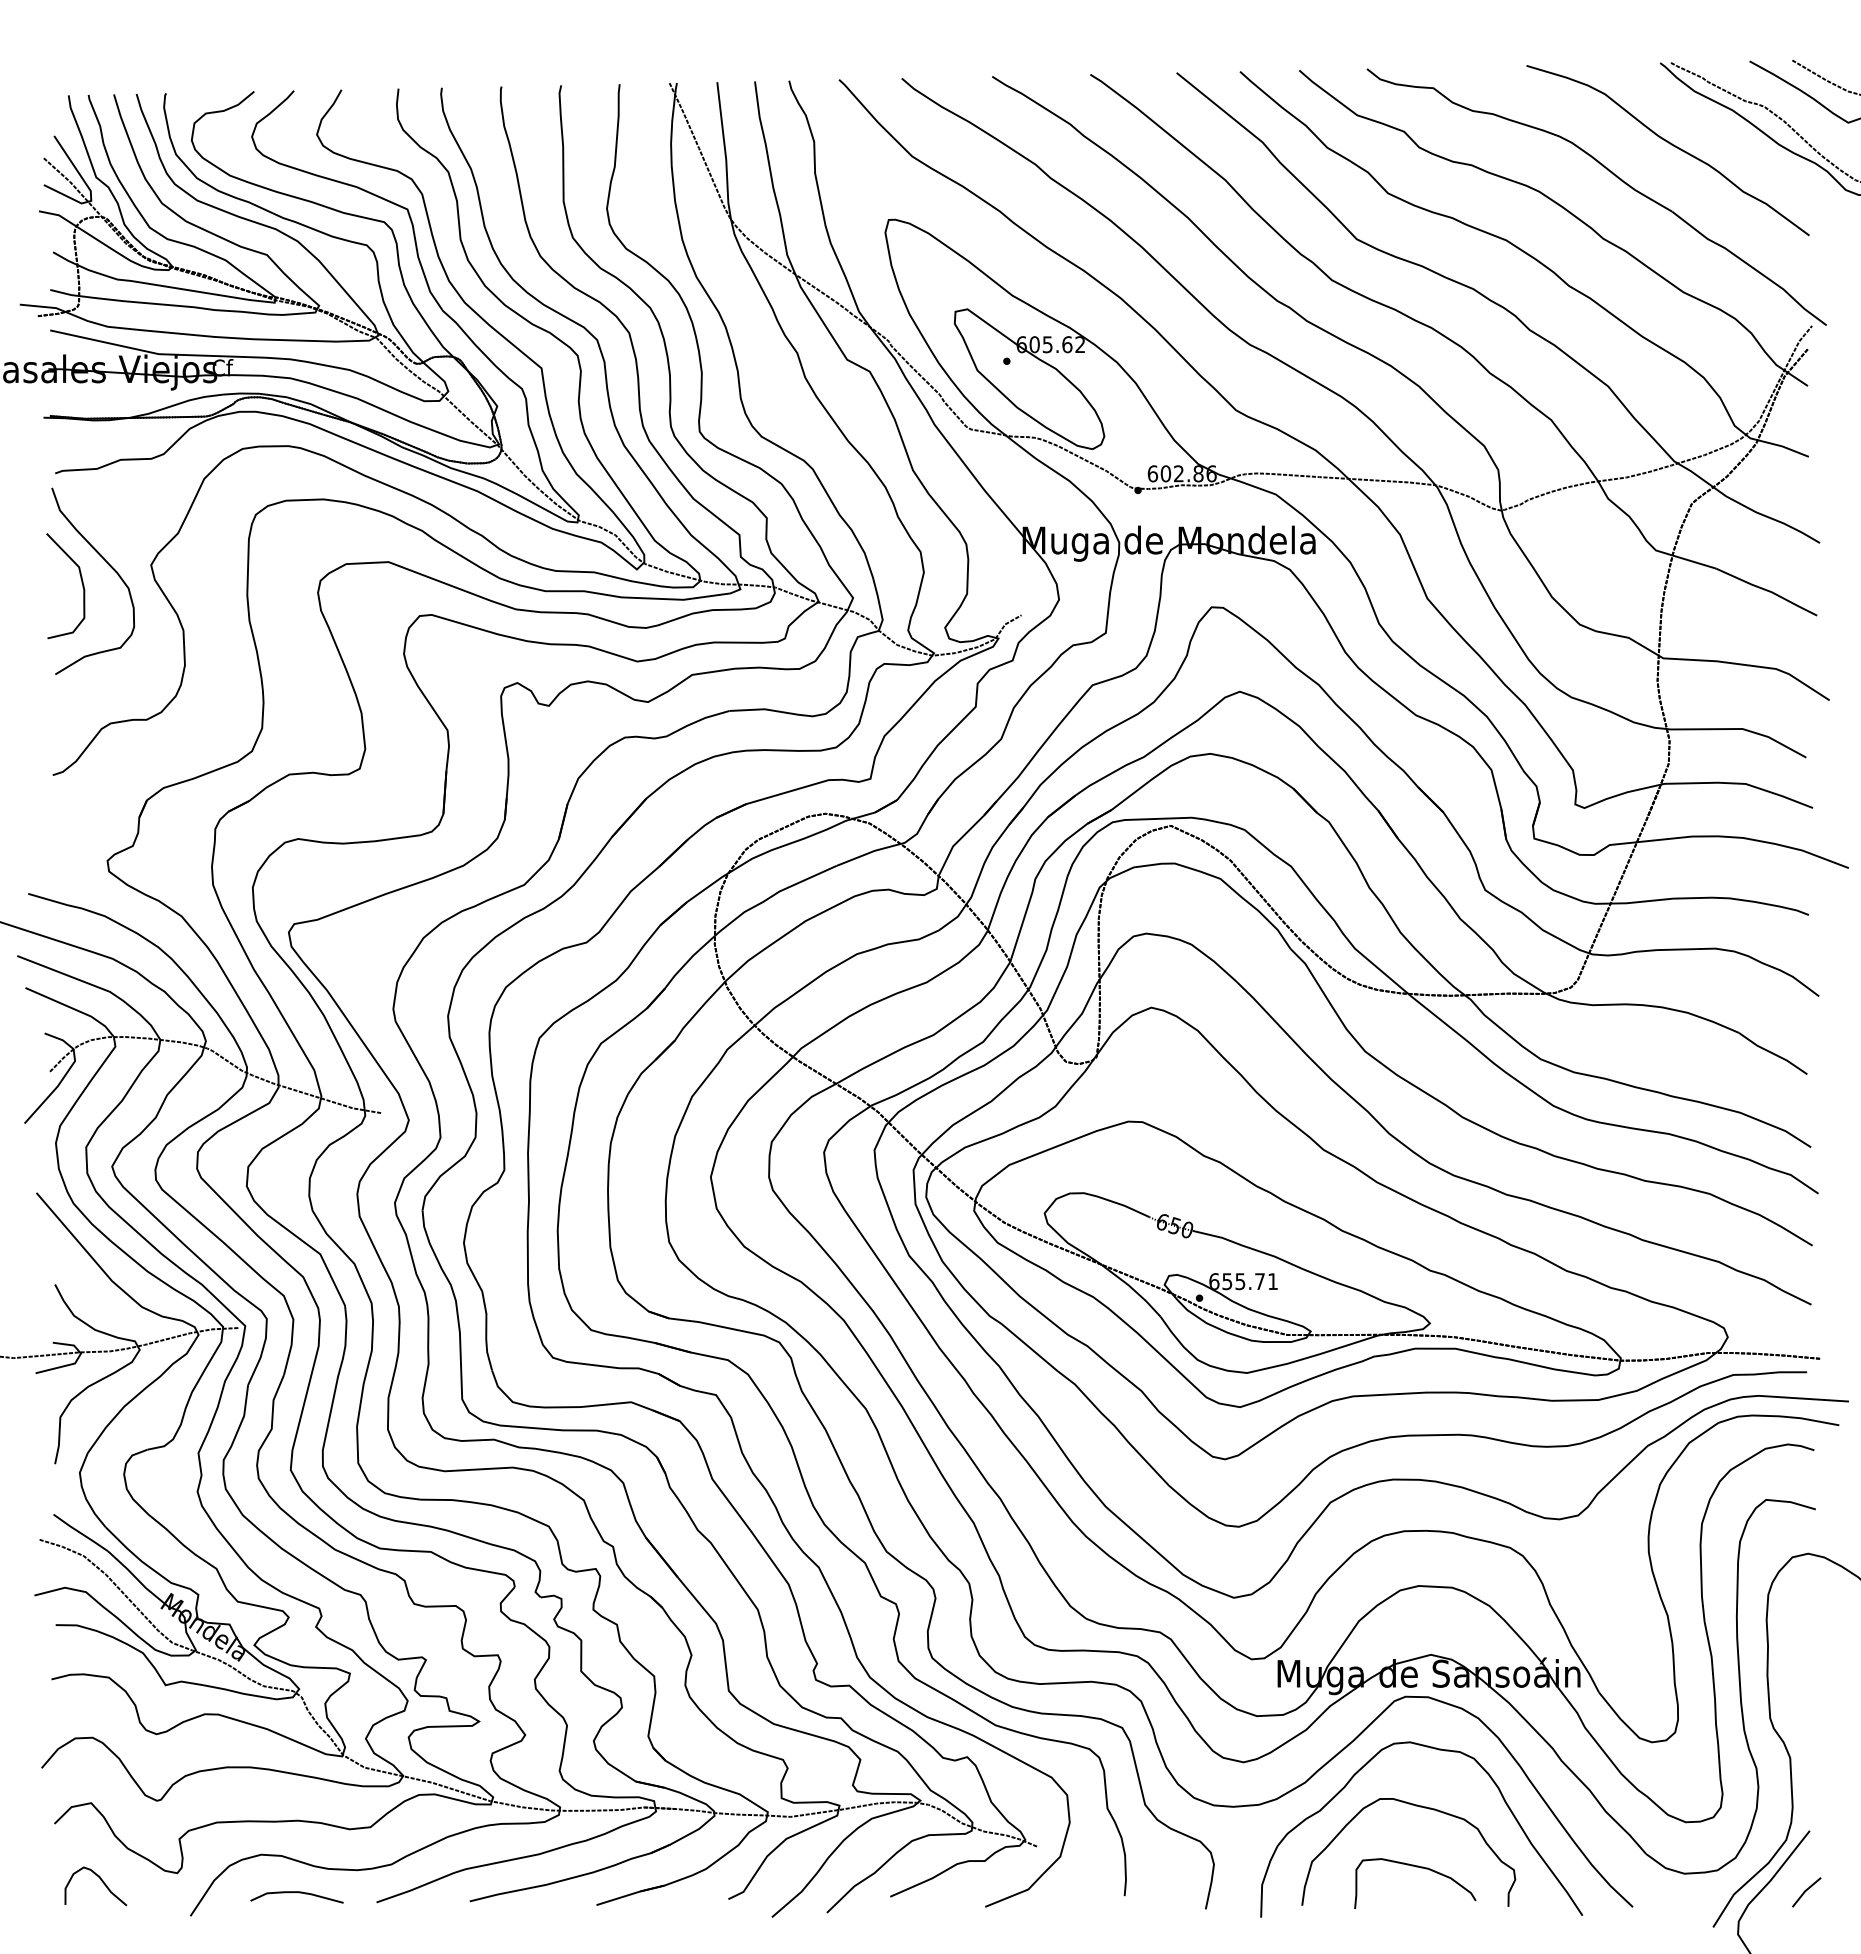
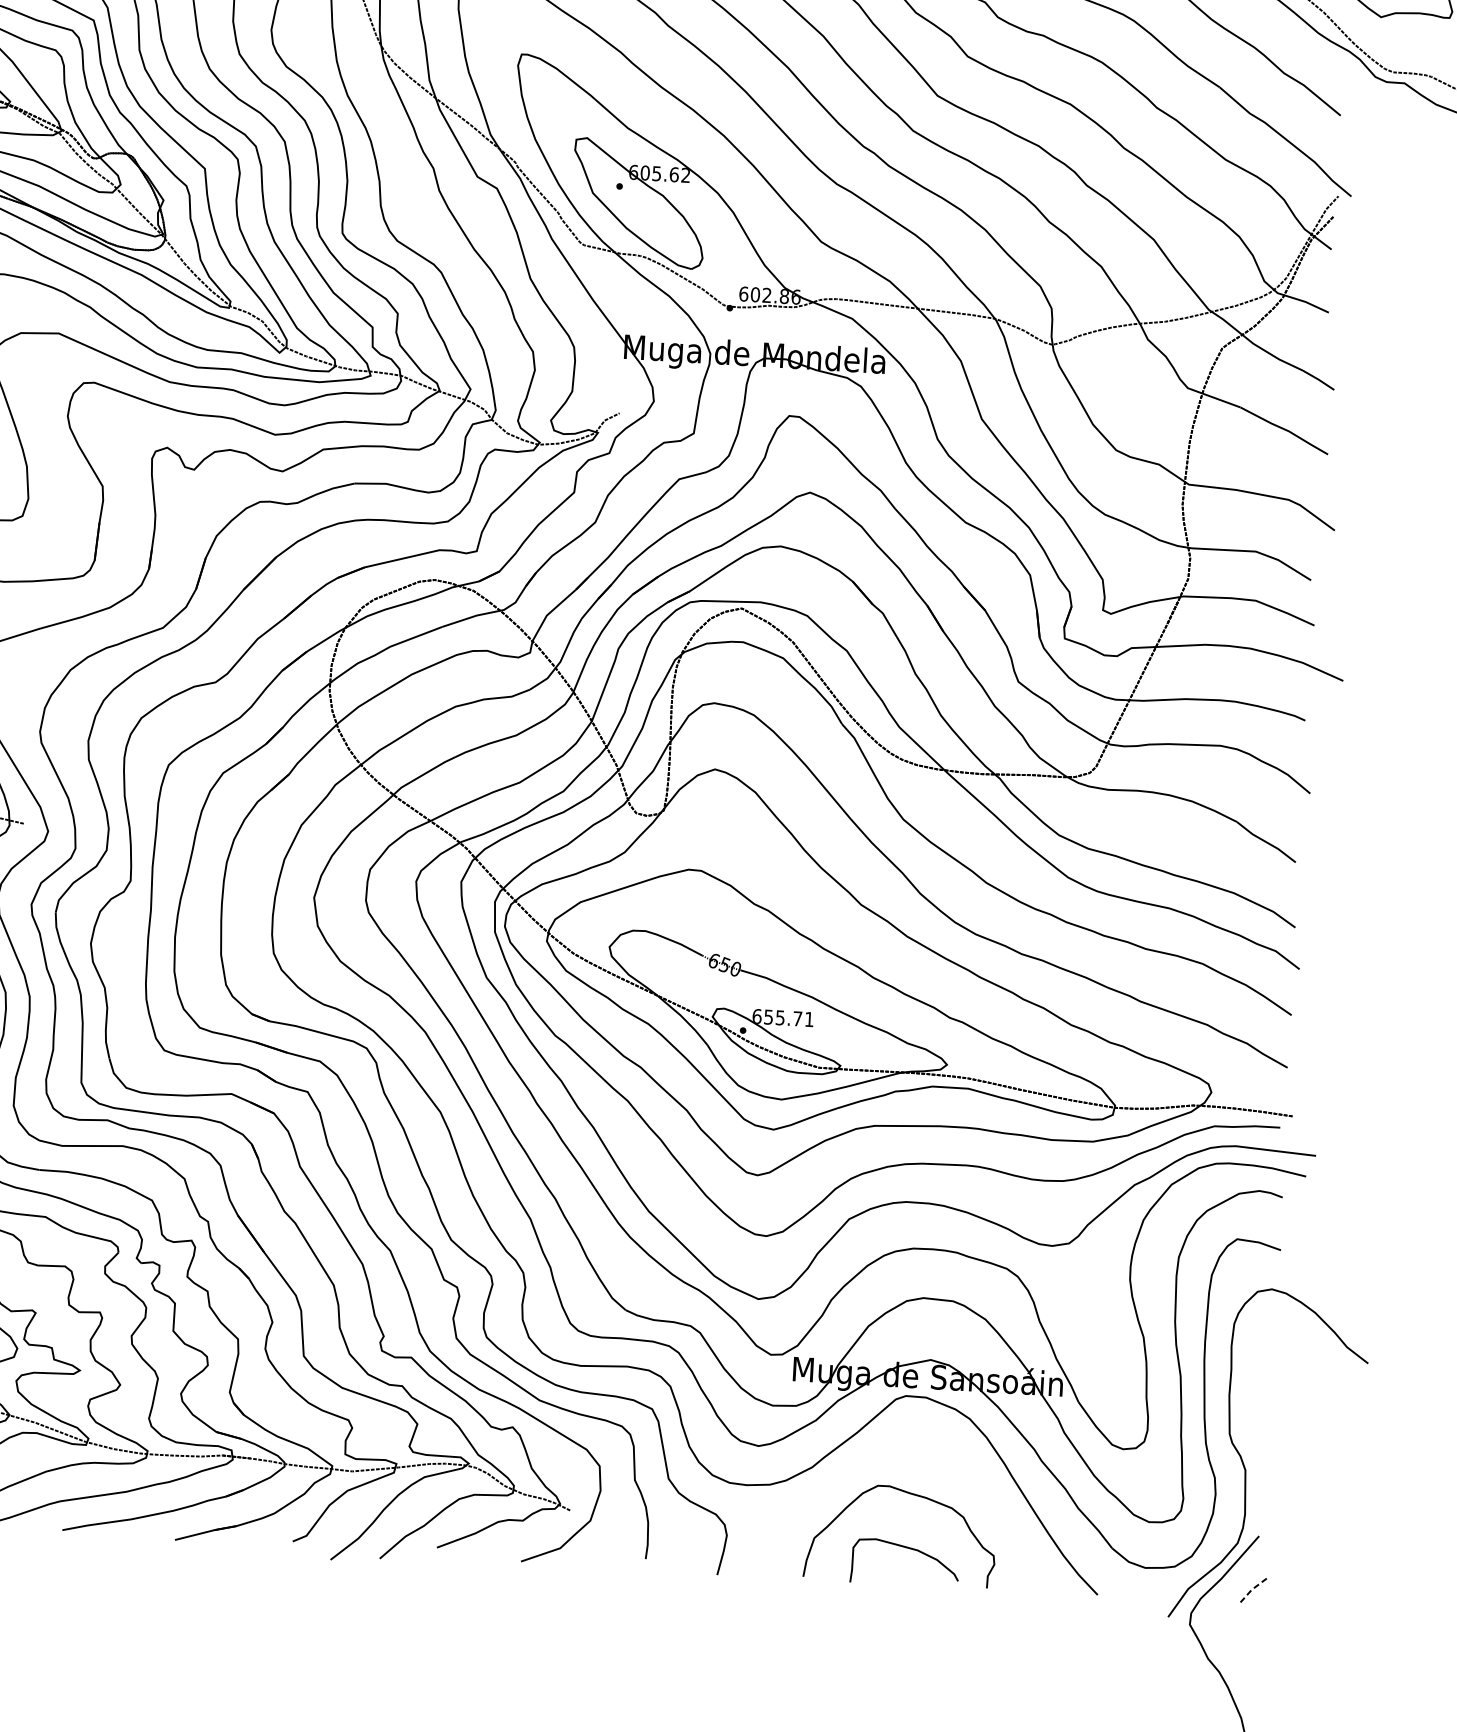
curve: (1438, 1750) -> (932, 1445), removed
line: (1805, 1891) -> (1252, 1589), solid -> dashed

